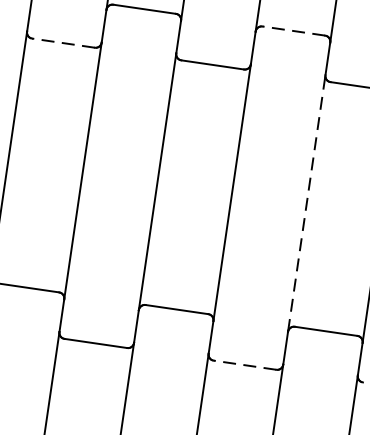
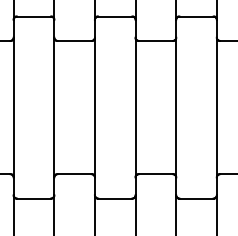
line: (293, 30) -> (196, 16), dashed -> solid
line: (63, 42) -> (74, 40), dashed -> solid
line: (306, 203) -> (216, 107), dashed -> solid
line: (245, 365) -> (196, 198), dashed -> solid

